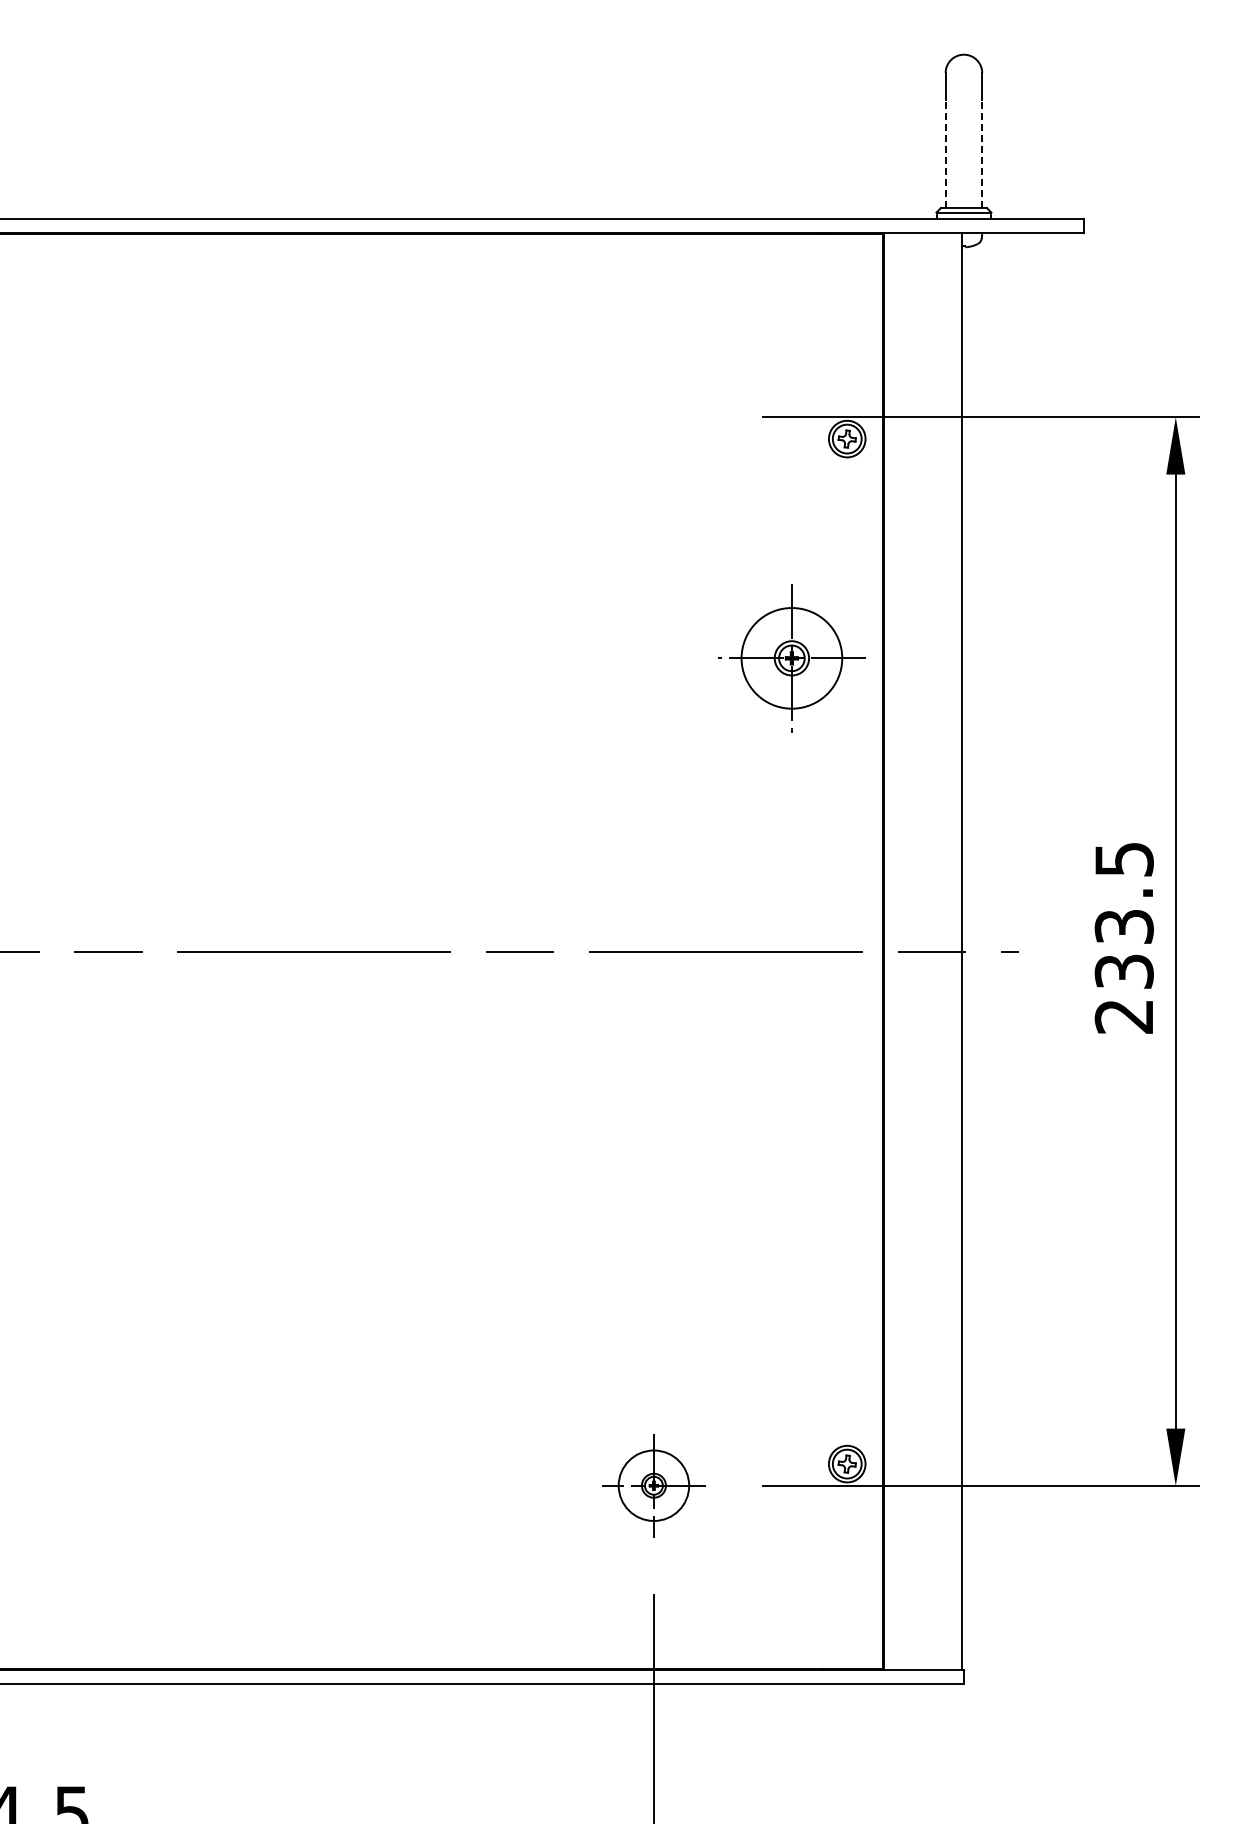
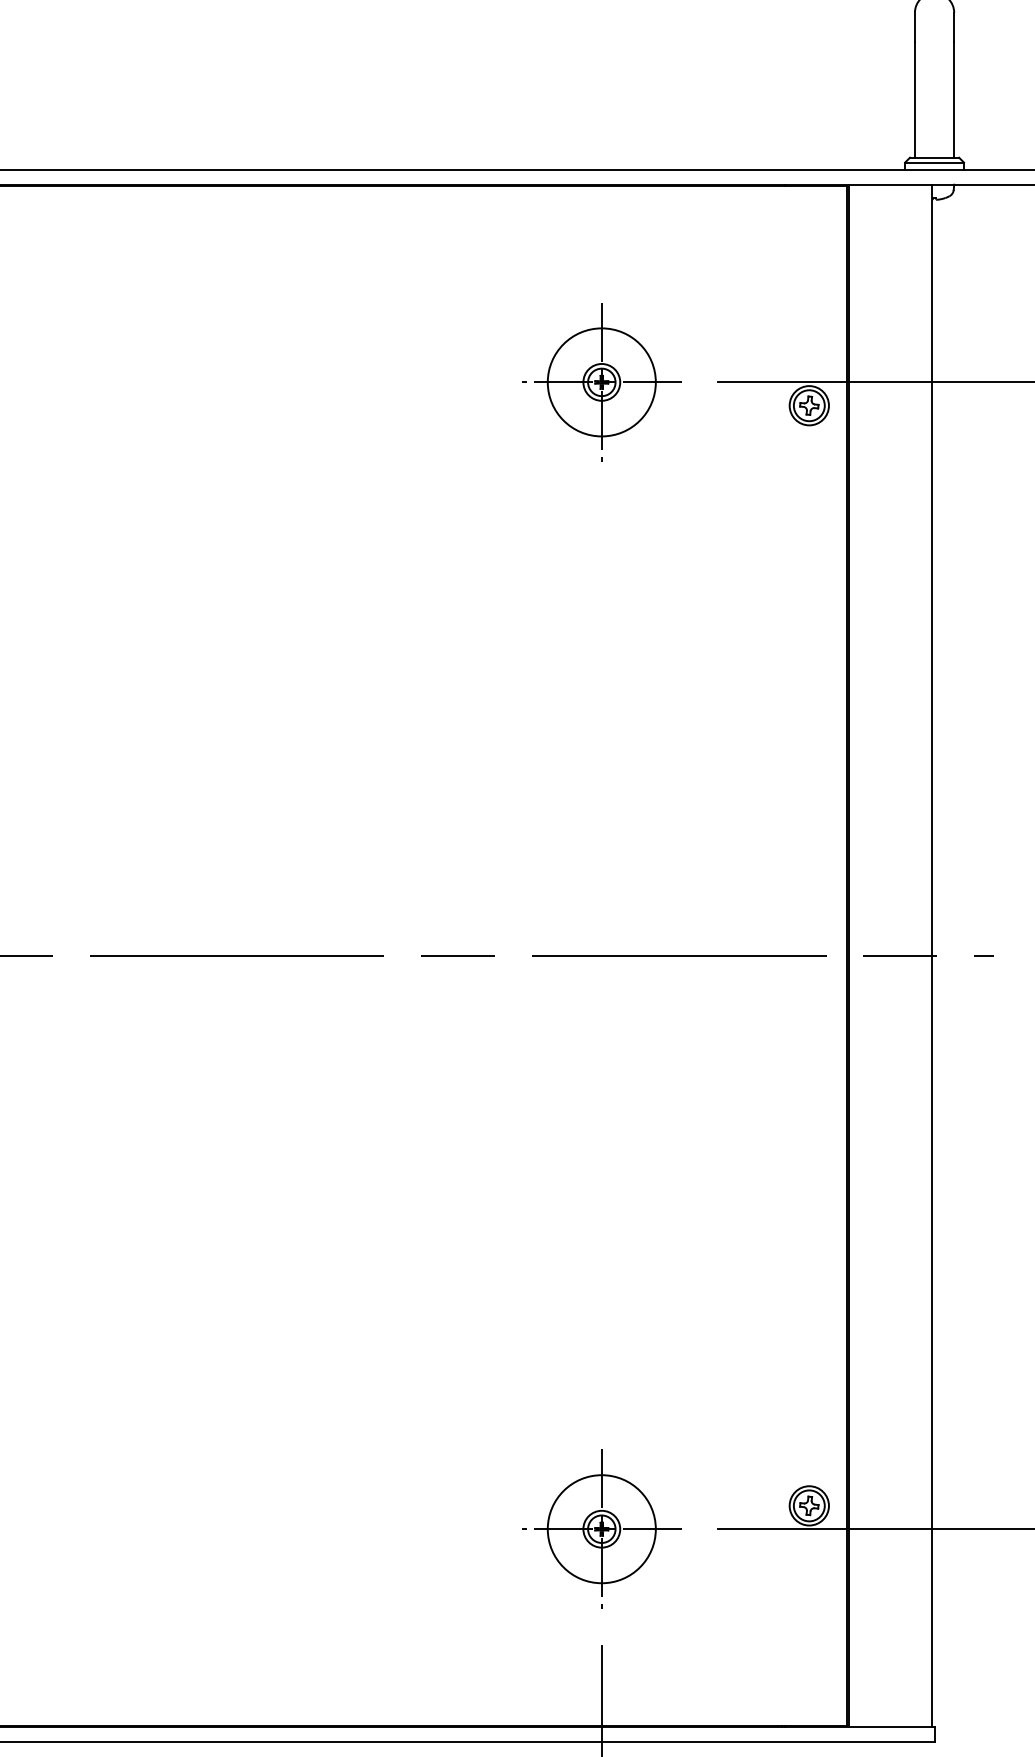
line: (945, 154) -> (914, 100), dashed -> solid
line: (982, 154) -> (954, 100), dashed -> solid
part: (791, 658) -> (601, 382), moved
part: (653, 1485) -> (601, 1528), size x1.43

